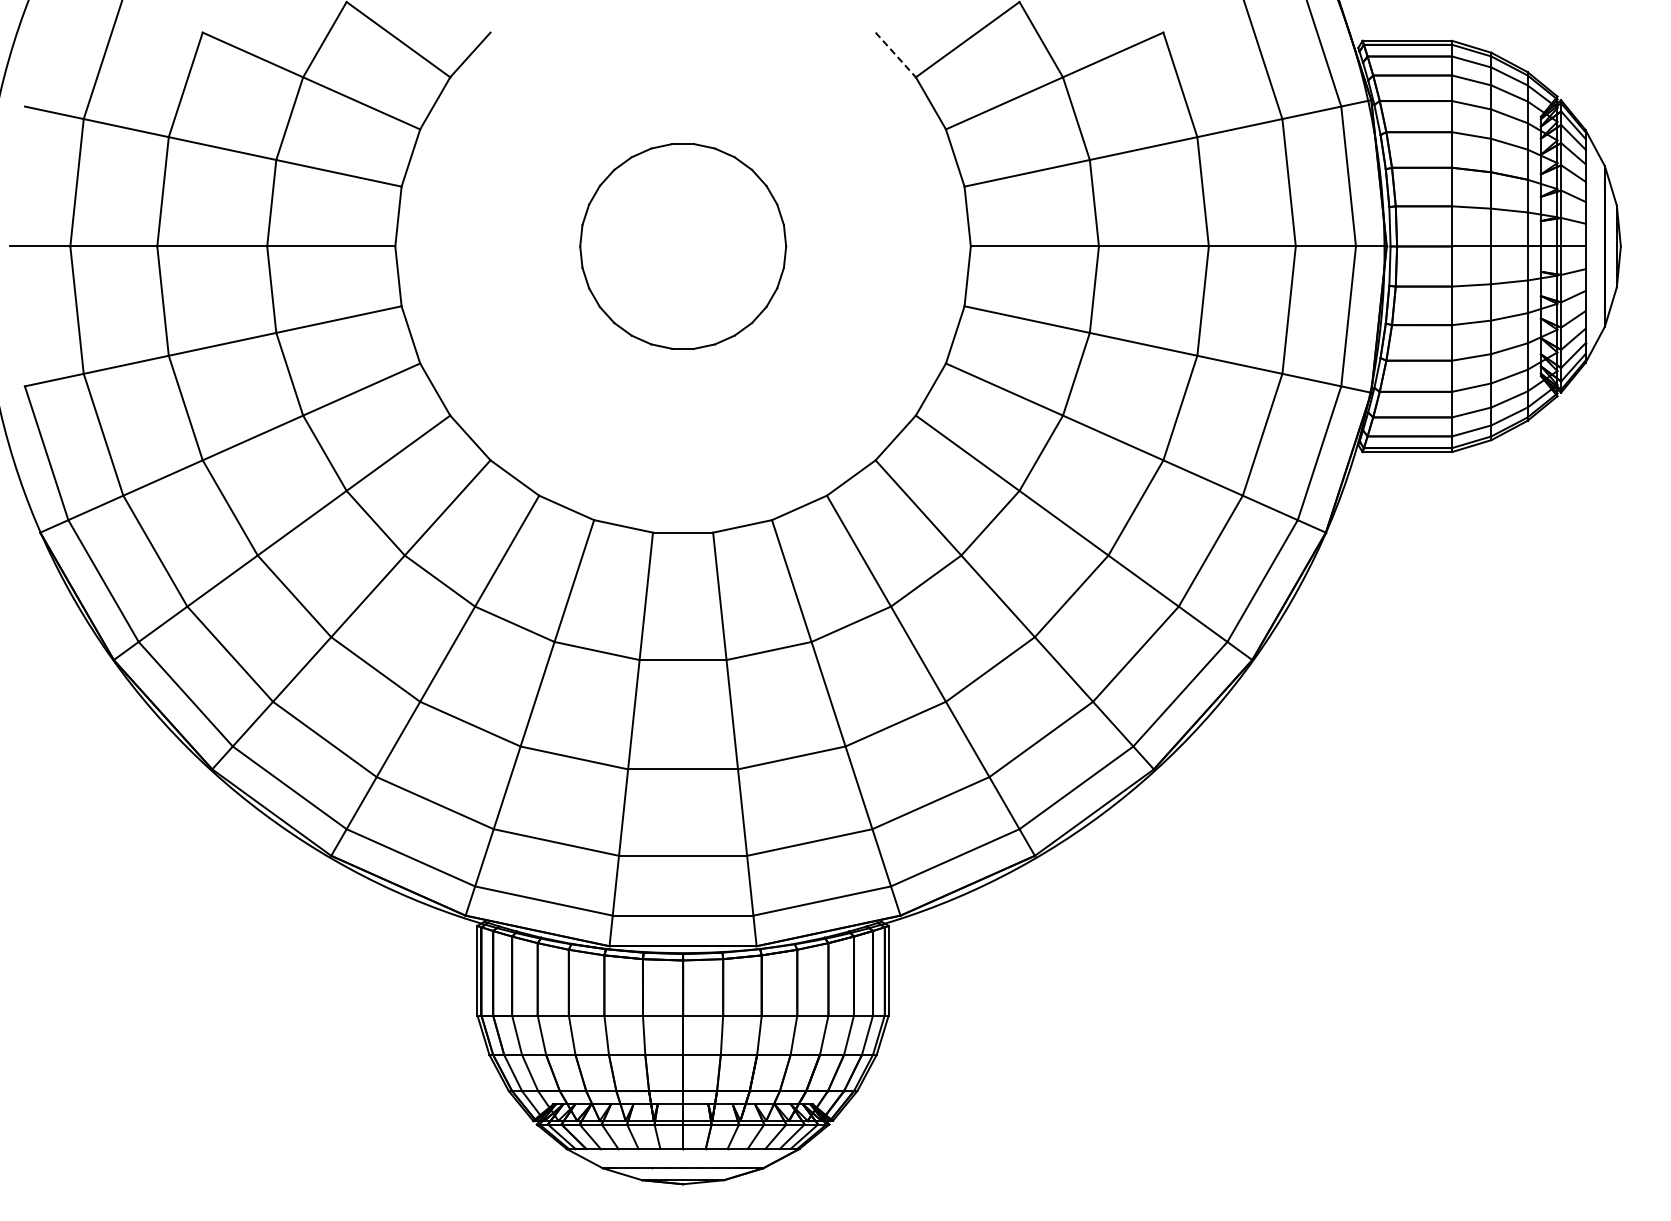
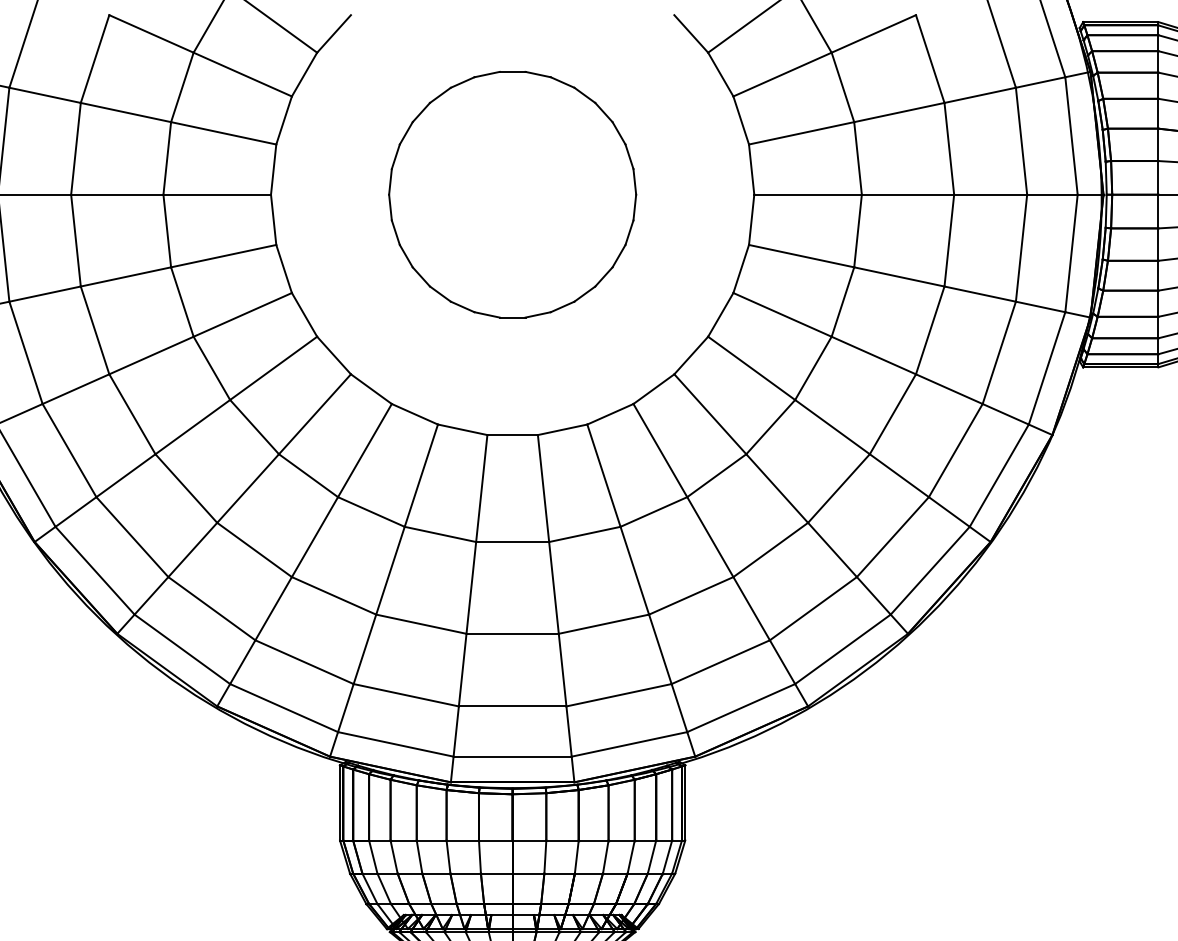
line: (896, 55) -> (691, 34), dashed -> solid
part: (683, 246) -> (513, 194), size x1.43

